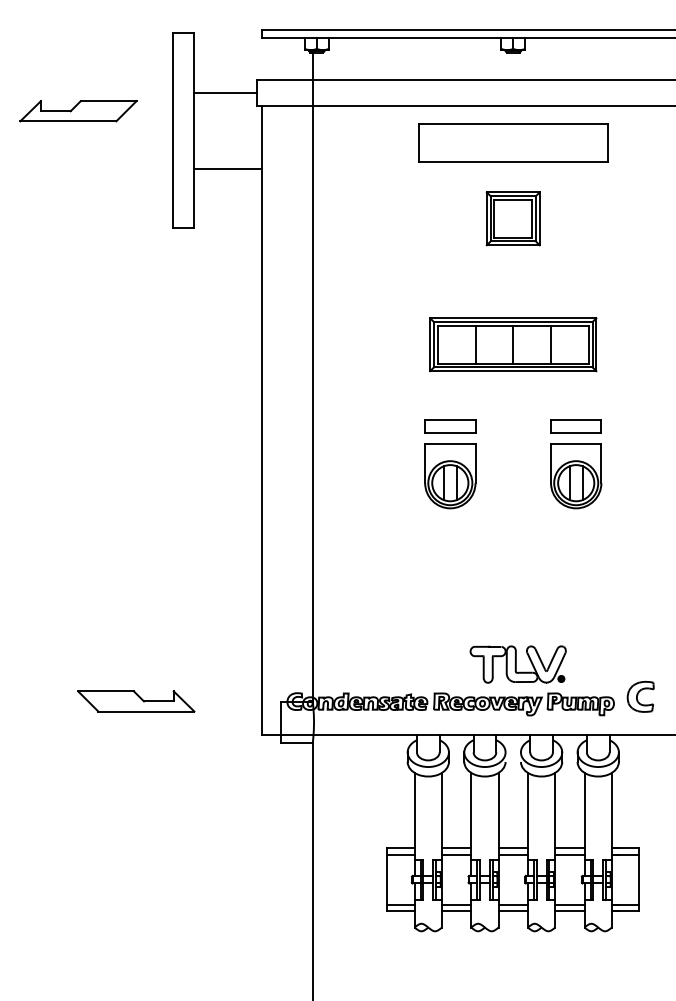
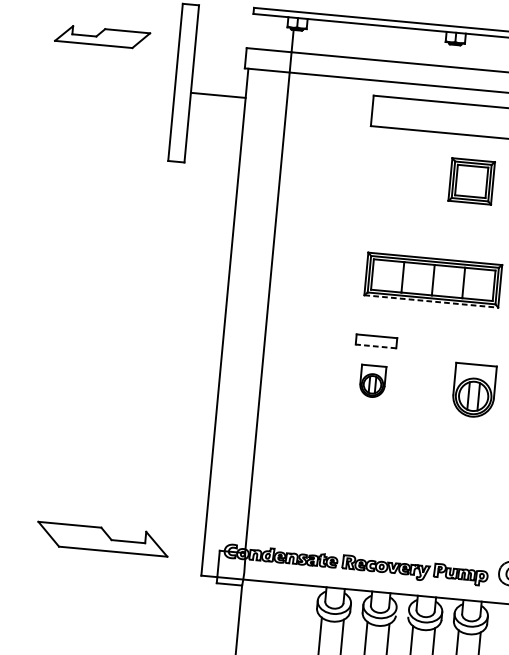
line: (225, 92) -> (220, 55), removed
part: (78, 111) -> (102, 37), moved
line: (227, 168) -> (218, 95), moved
part: (512, 218) -> (471, 181), moved
line: (513, 371) -> (431, 301), solid -> dashed
part: (575, 426) -> (477, 350), removed
line: (449, 432) -> (375, 346), solid -> dashed
part: (450, 476) -> (372, 381), size x0.6
part: (517, 664) -> (412, 538), removed
part: (136, 701) -> (103, 539), size x1.4

